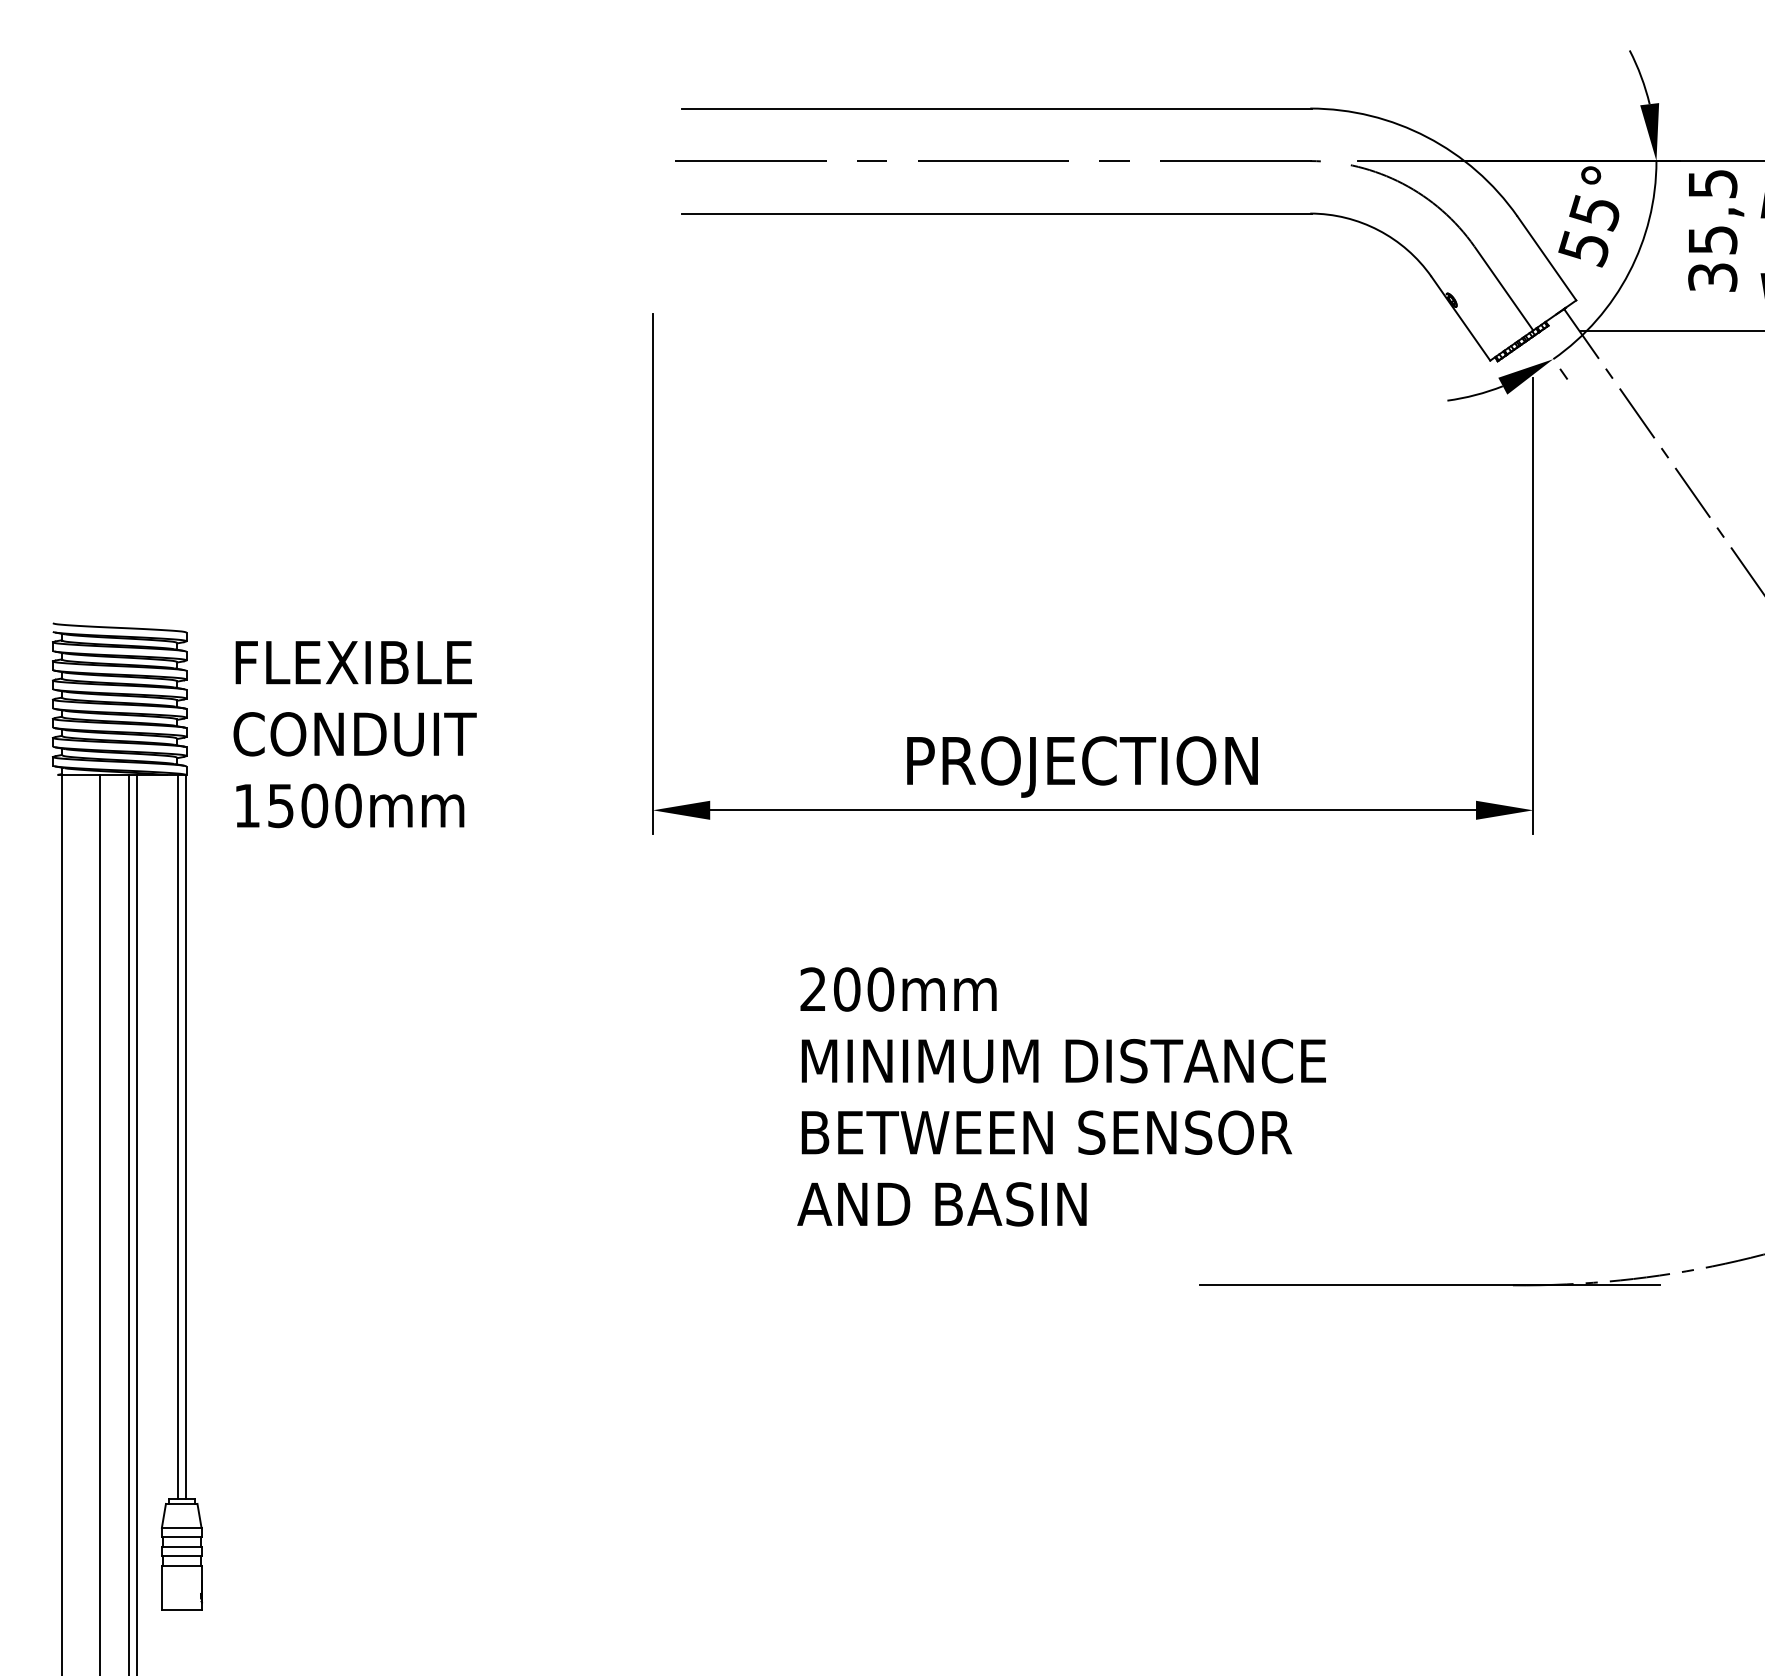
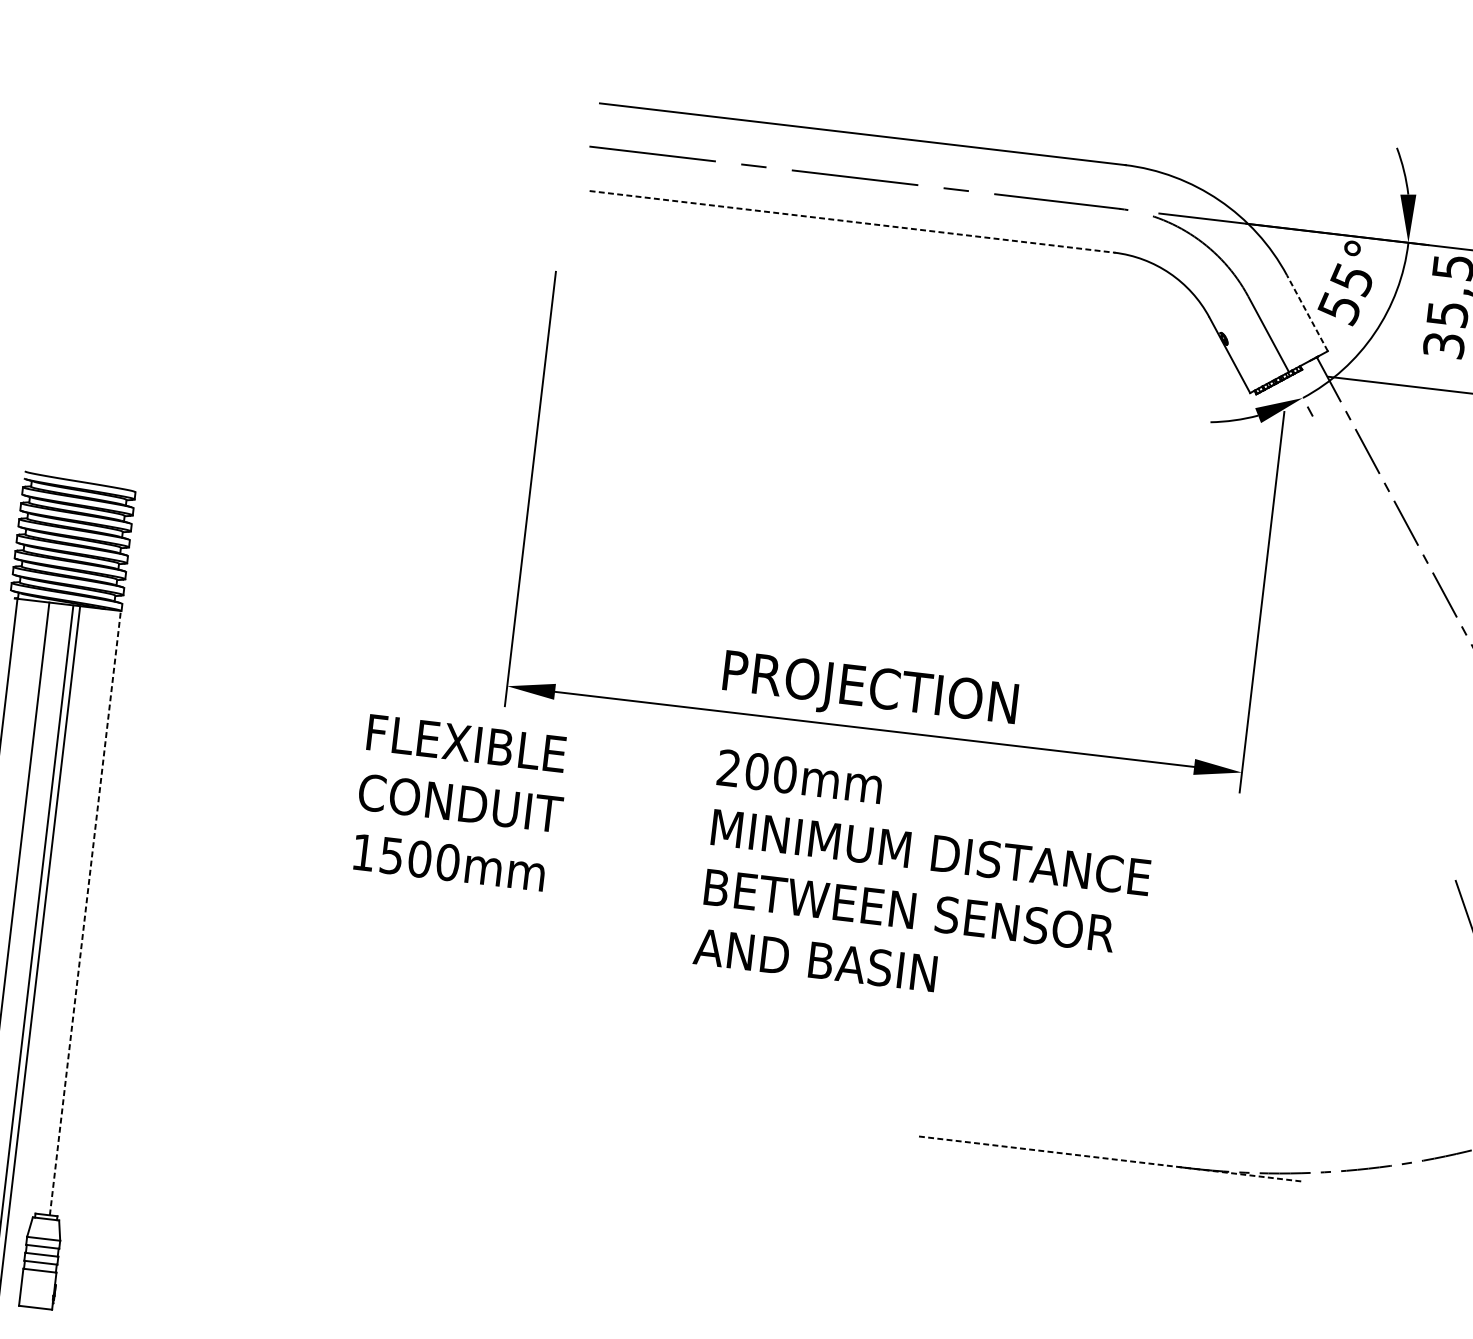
line: (997, 213) -> (853, 221), solid -> dashed
line: (1546, 258) -> (1307, 313), solid -> dashed
text: (354, 734) -> (460, 803), moved
text: (1061, 1096) -> (925, 881), moved
line: (177, 1136) -> (78, 911), removed
line: (185, 1136) -> (85, 912), solid -> dashed
line: (1429, 1285) -> (1108, 1158), solid -> dashed

